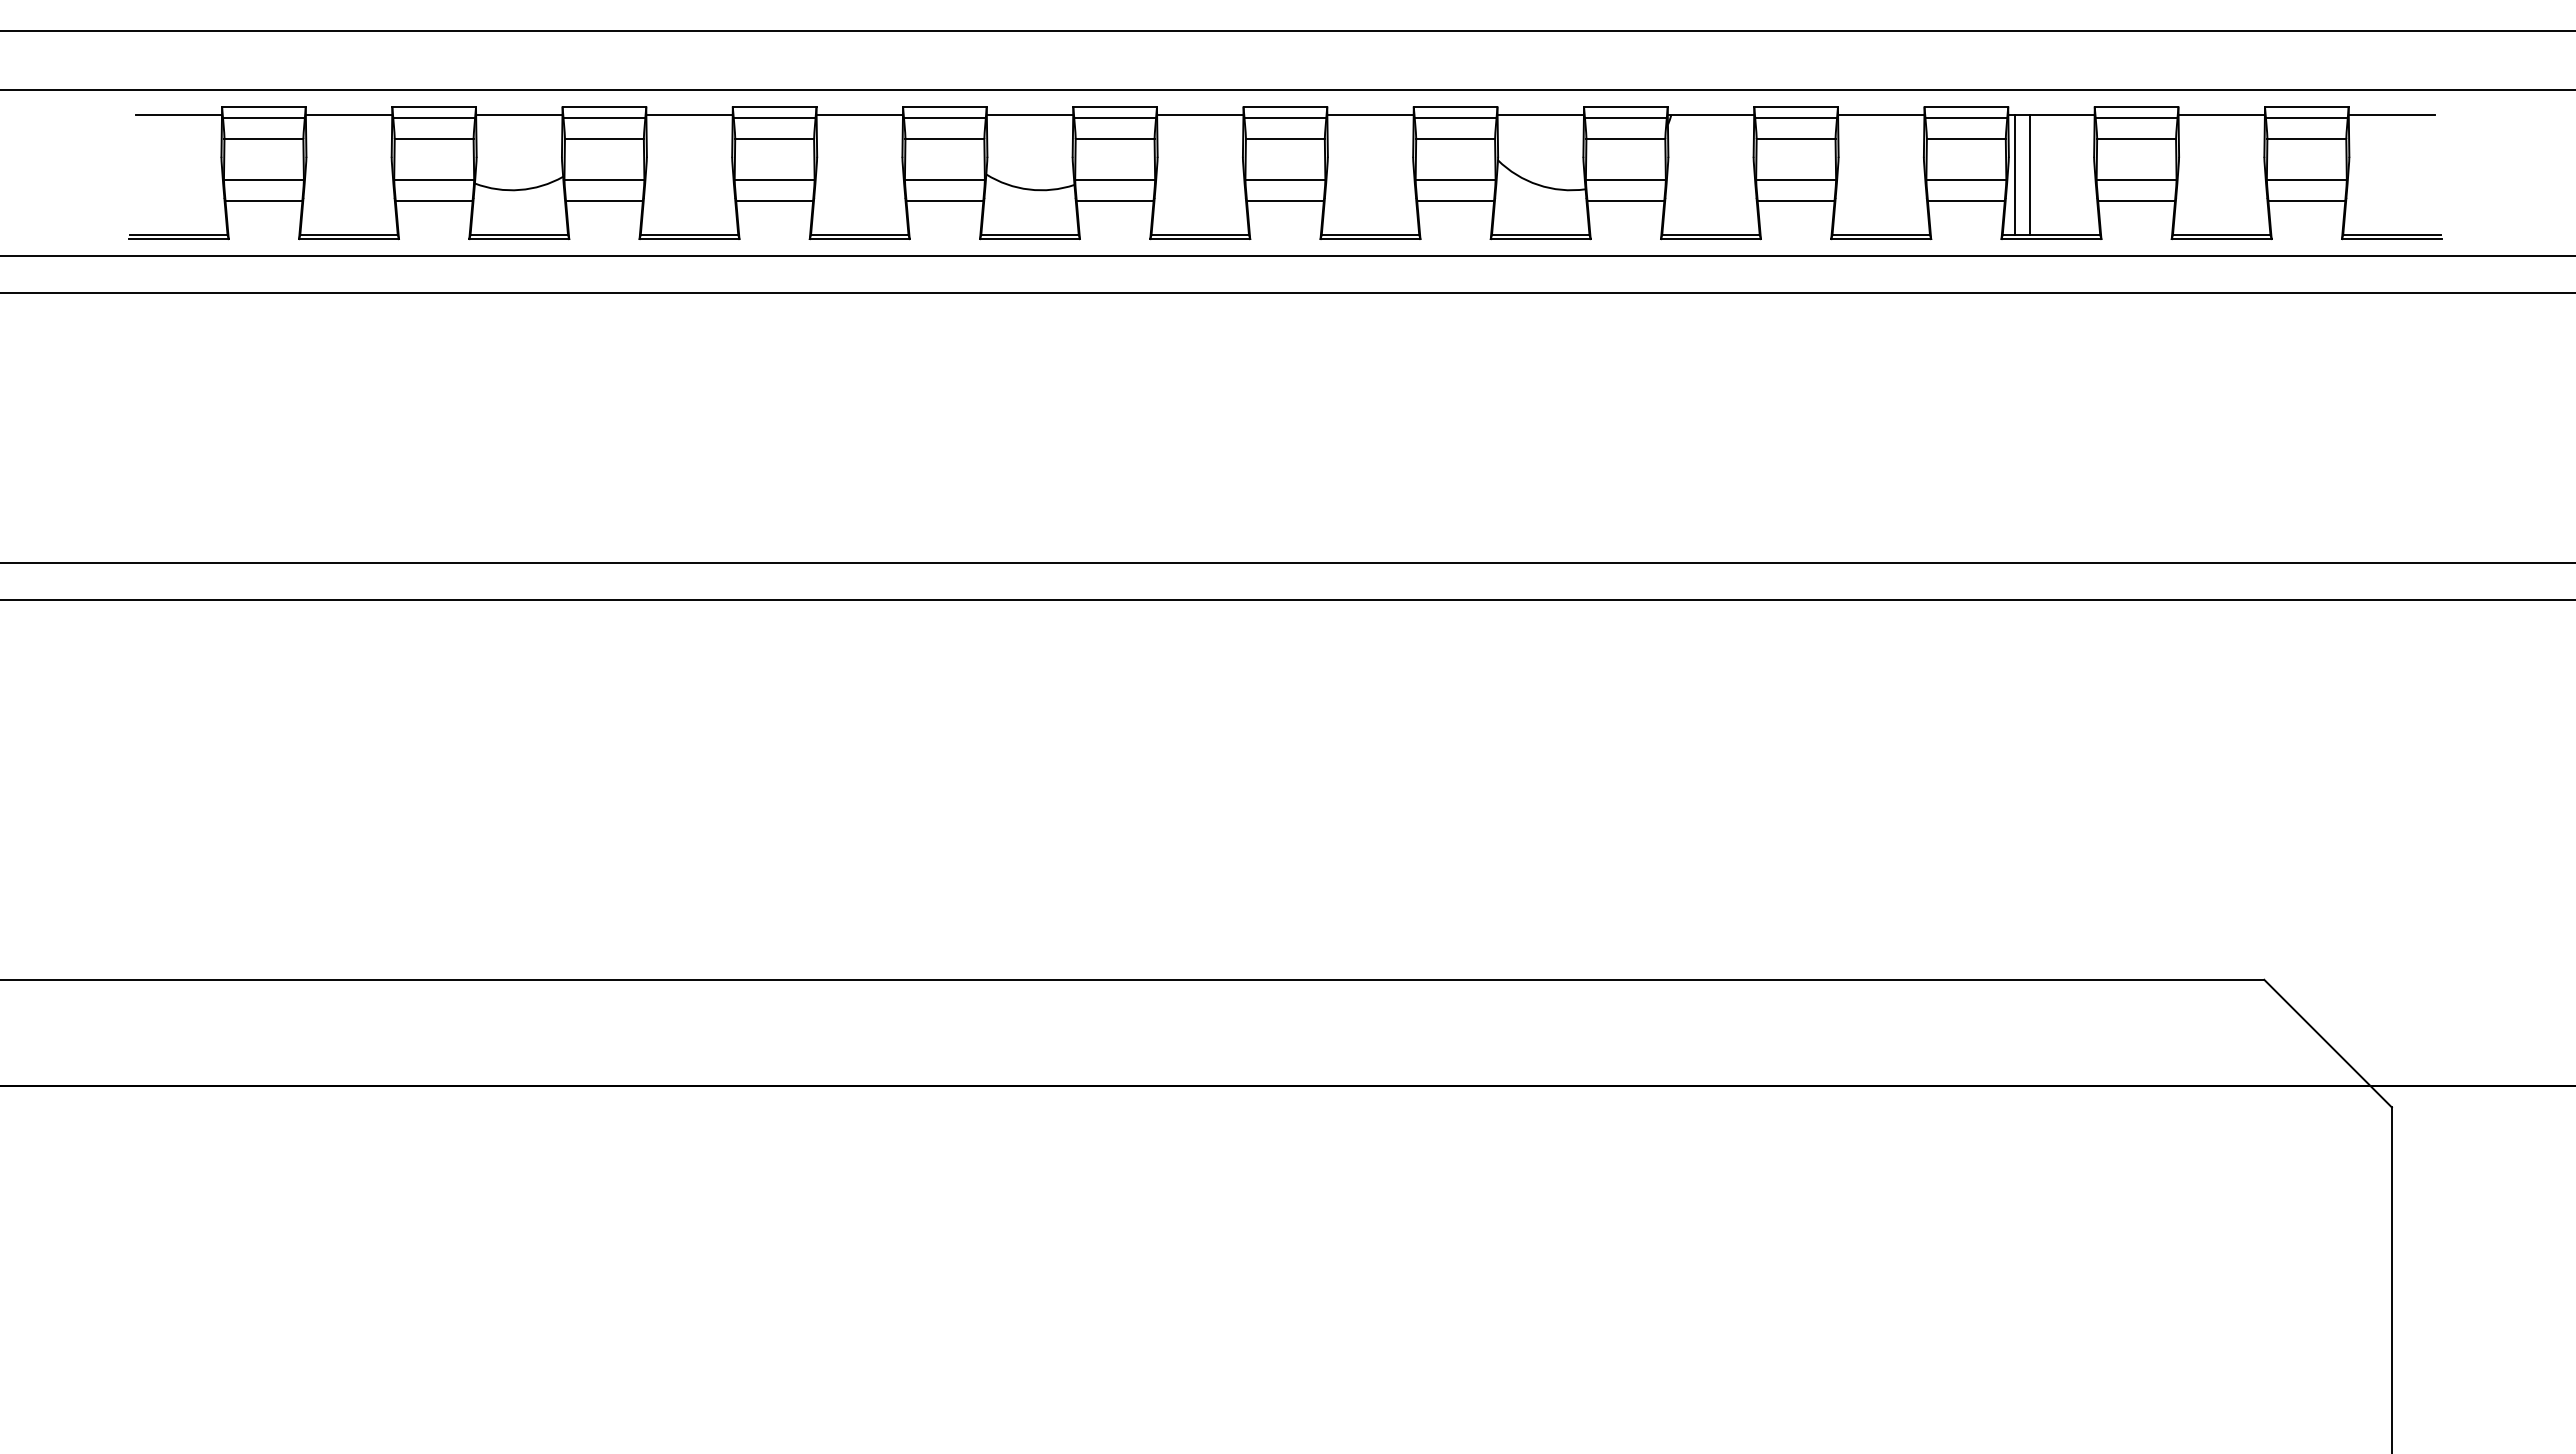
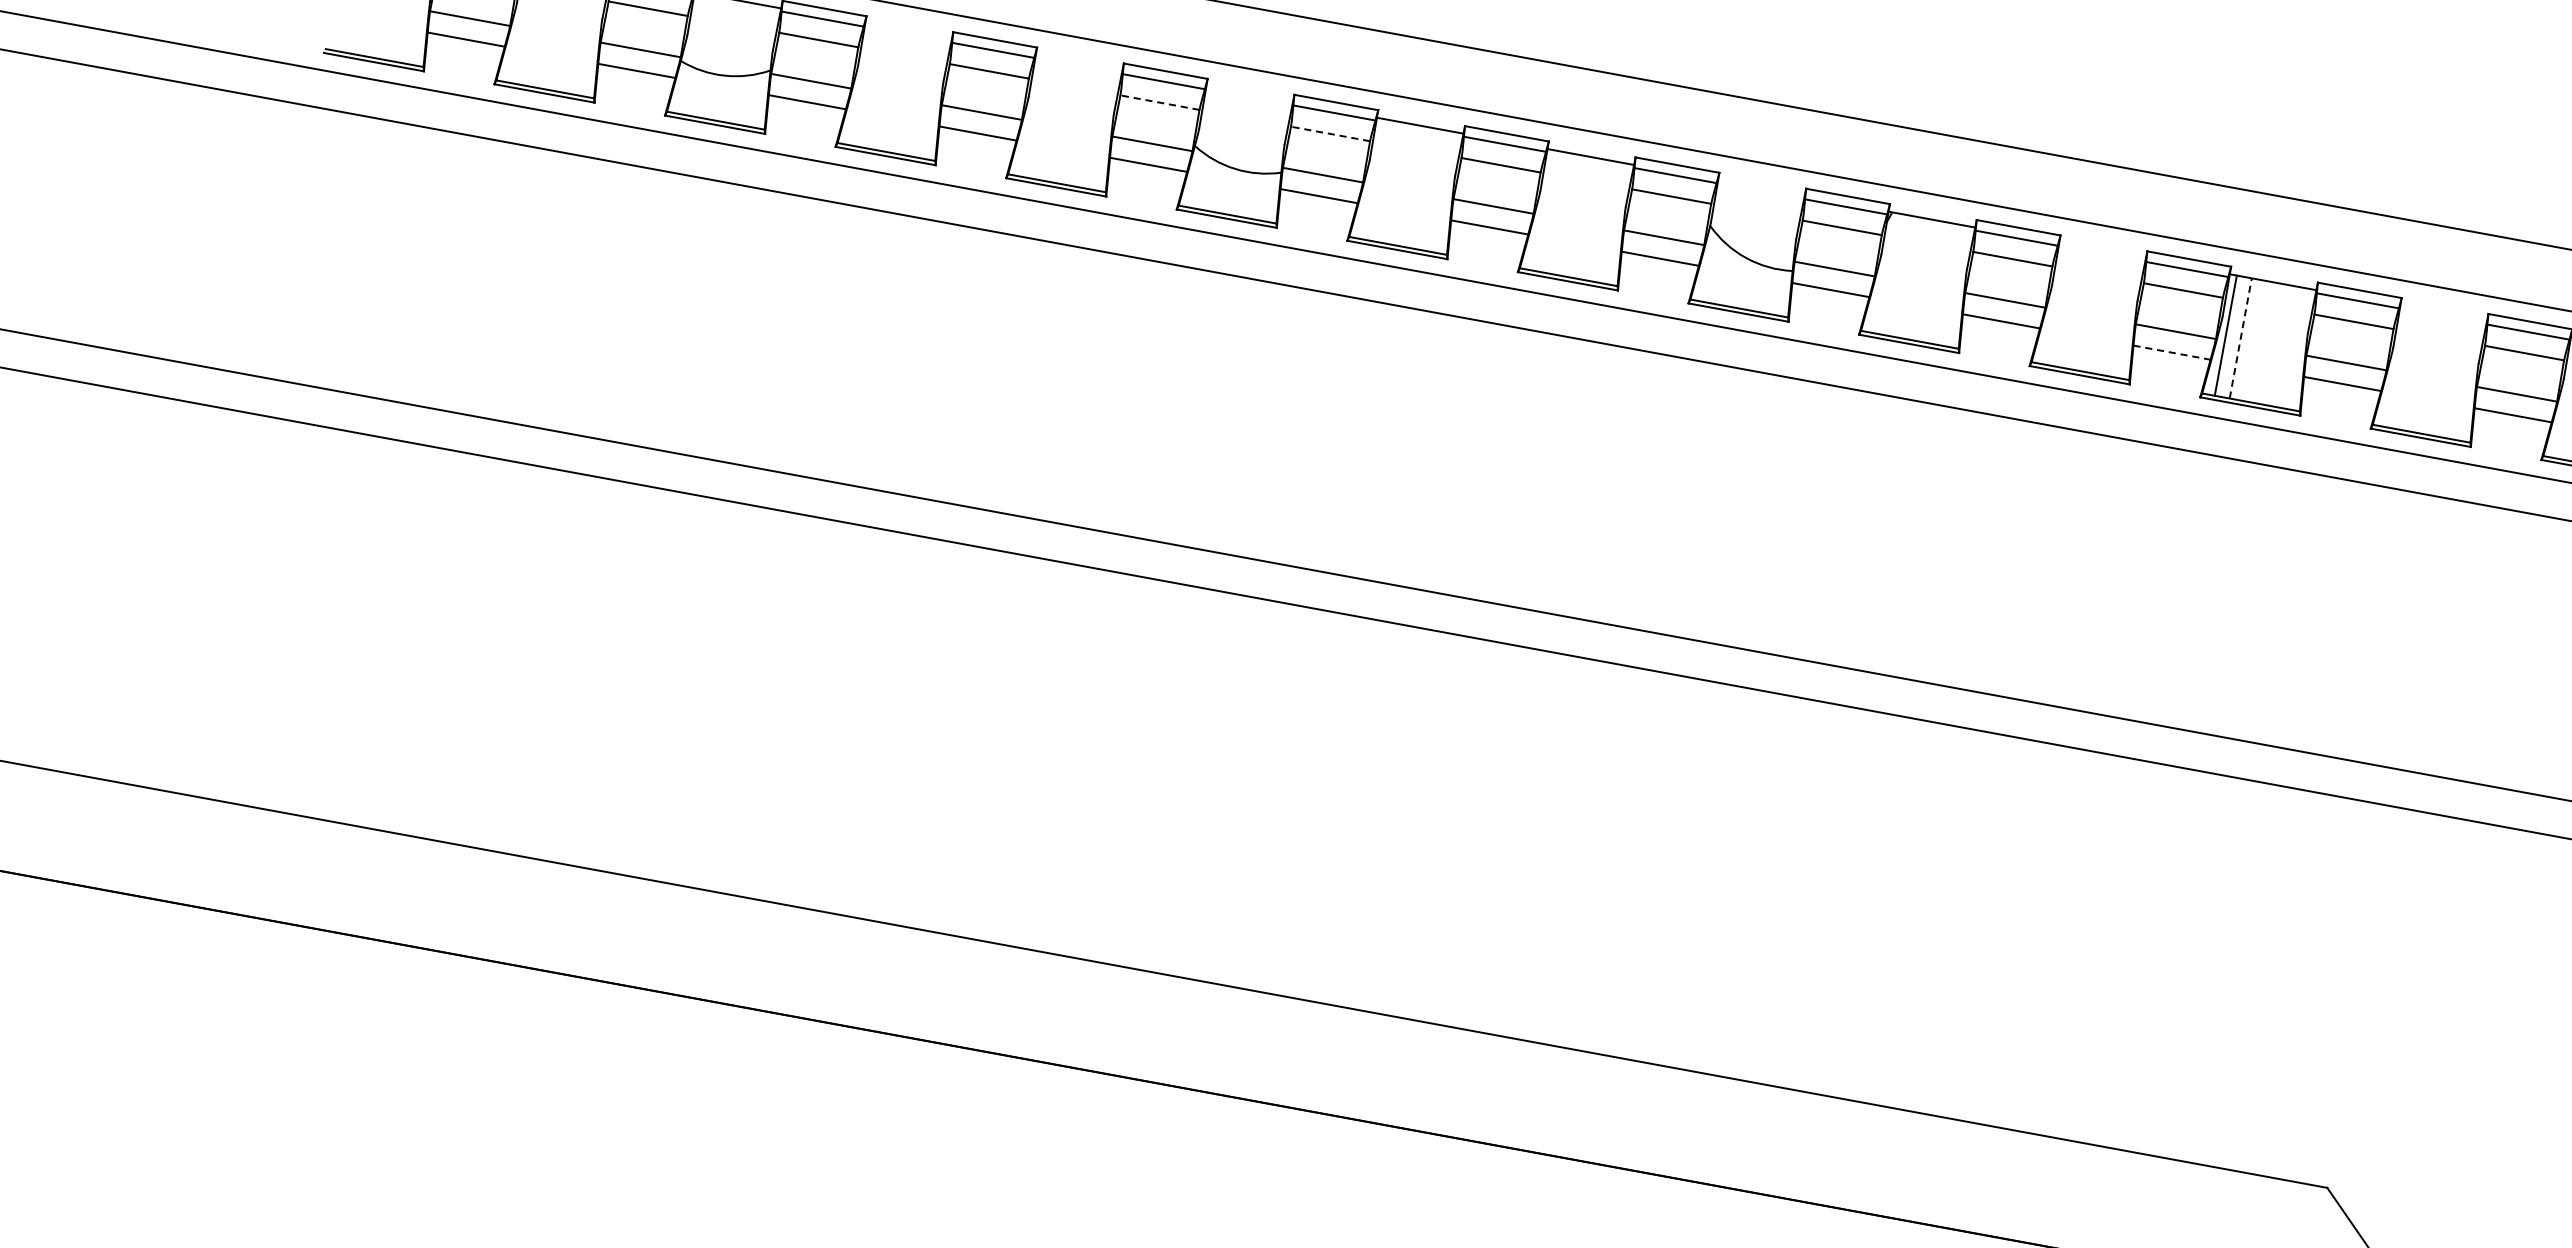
line: (689, 115) -> (908, 32), removed
line: (859, 115) -> (1078, 63), removed
line: (1029, 115) -> (1249, 94), removed
line: (1540, 115) -> (1761, 188), removed
line: (1881, 115) -> (2102, 251), removed
line: (2221, 115) -> (2443, 314), removed
line: (944, 138) -> (1159, 102), solid -> dashed
line: (1114, 138) -> (1329, 133), solid -> dashed
line: (2030, 174) -> (2241, 337), solid -> dashed
line: (1966, 200) -> (2172, 352), solid -> dashed

